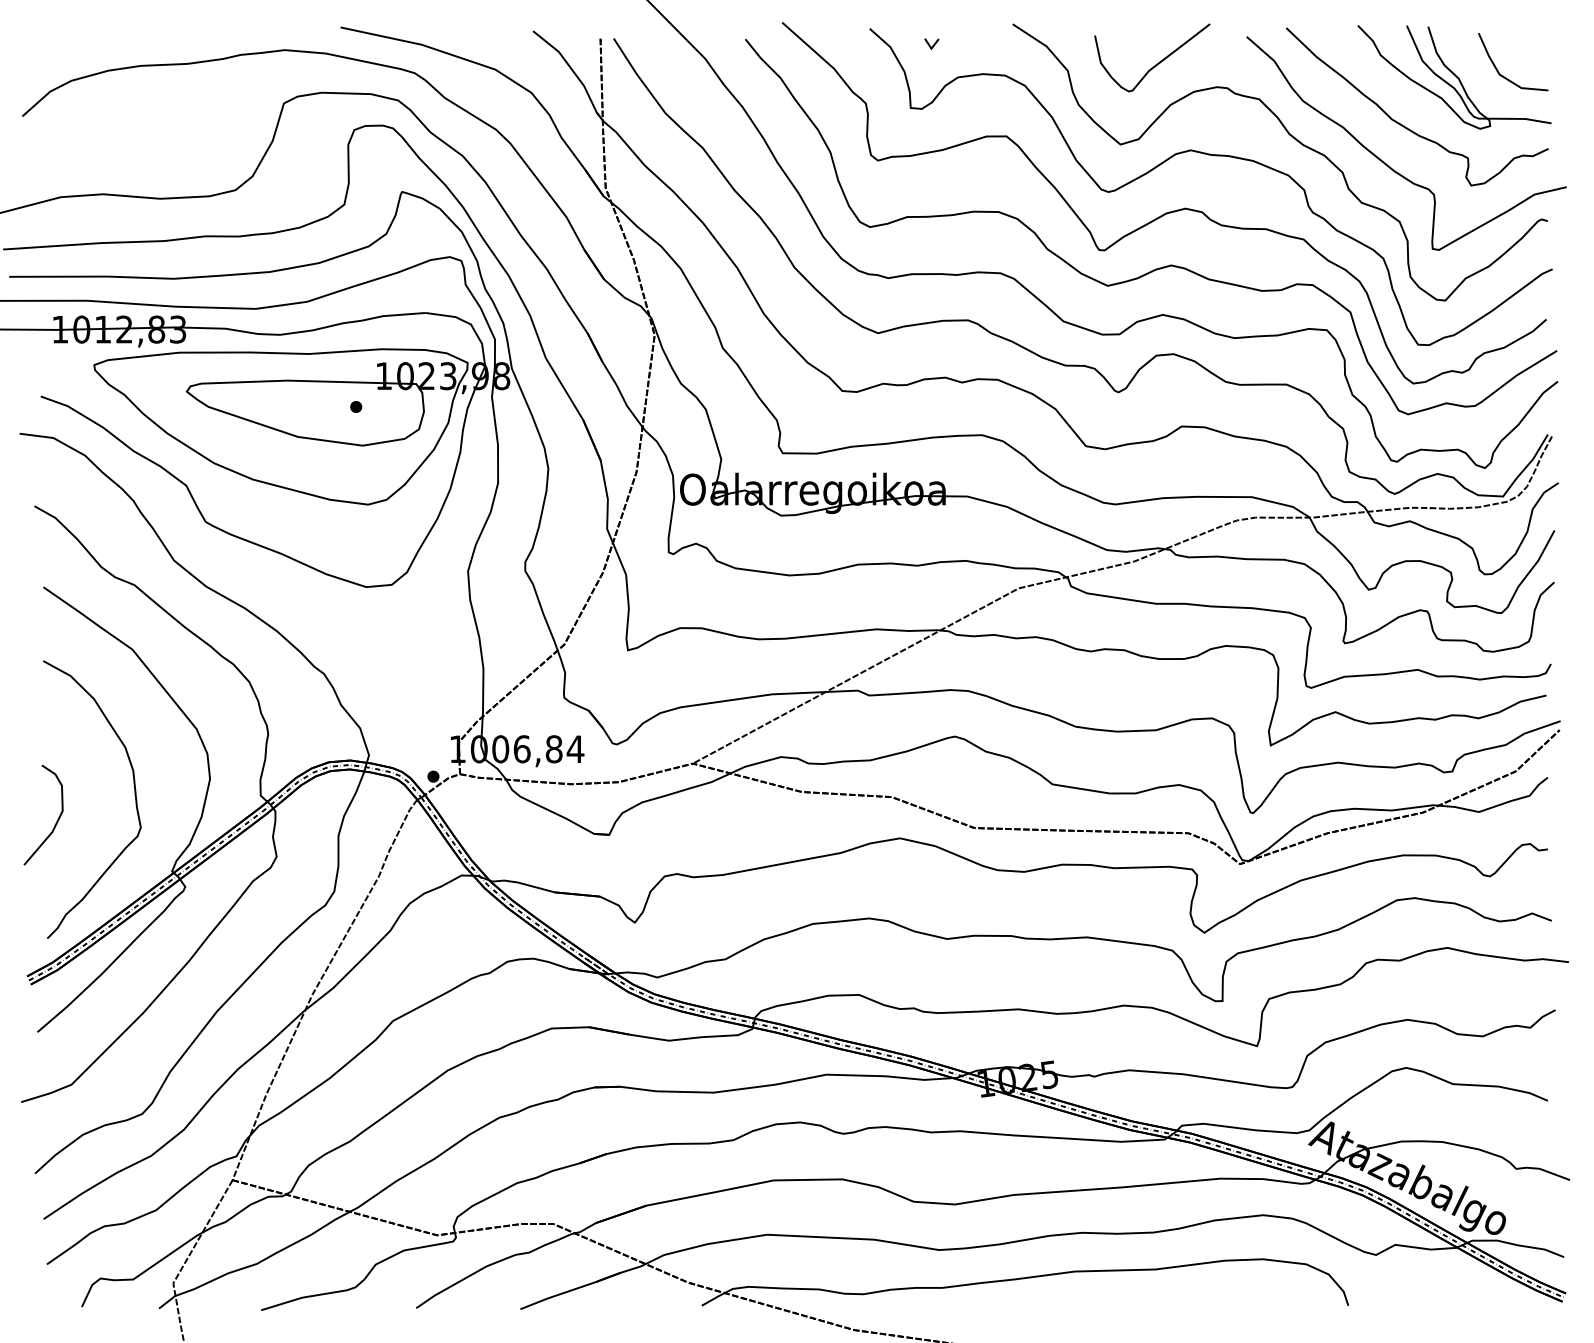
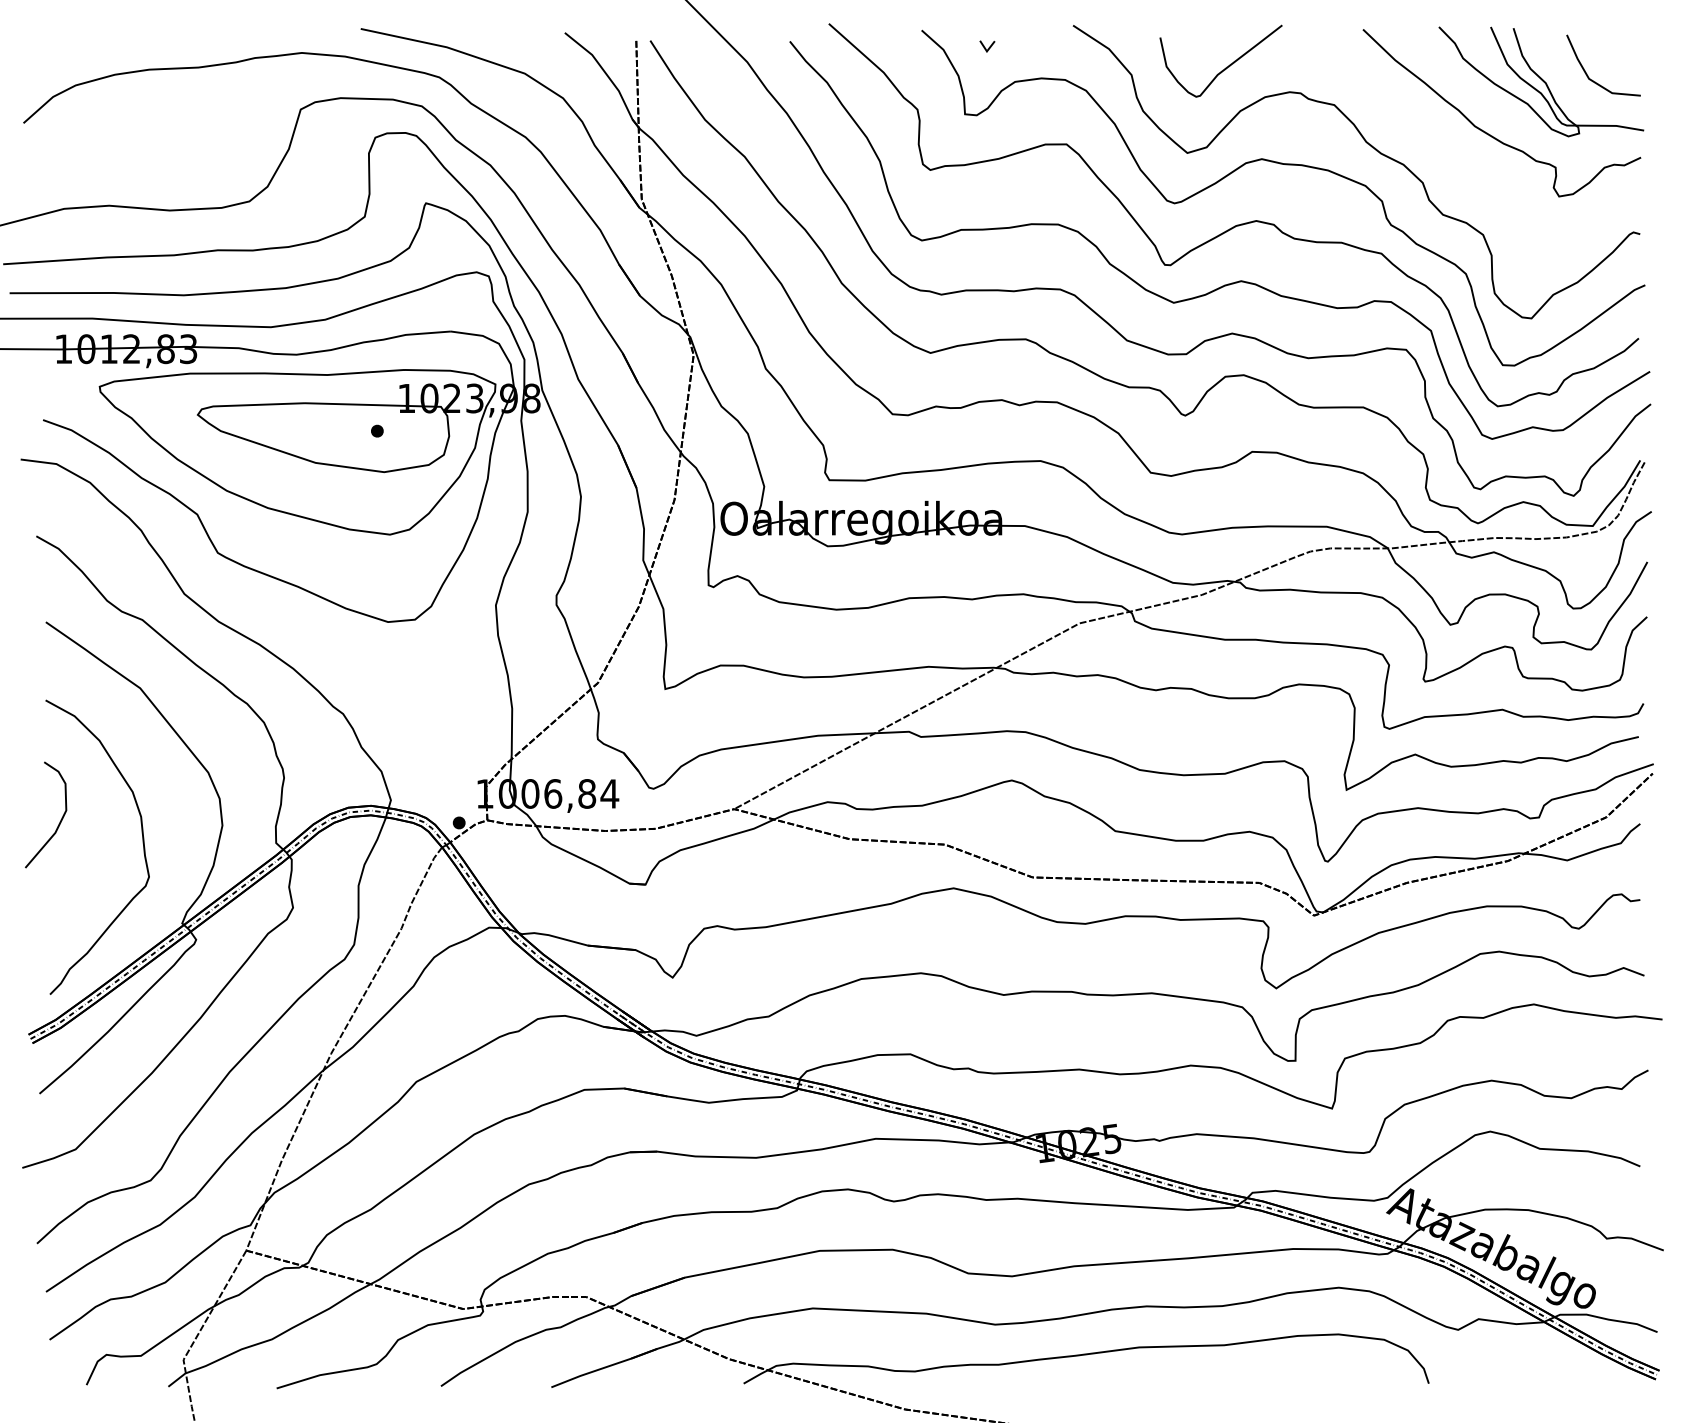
curve: (1390, 166) -> (1473, 176), removed
curve: (56, 821) -> (59, 821), moved

